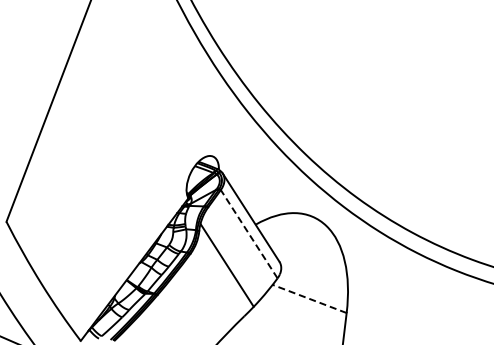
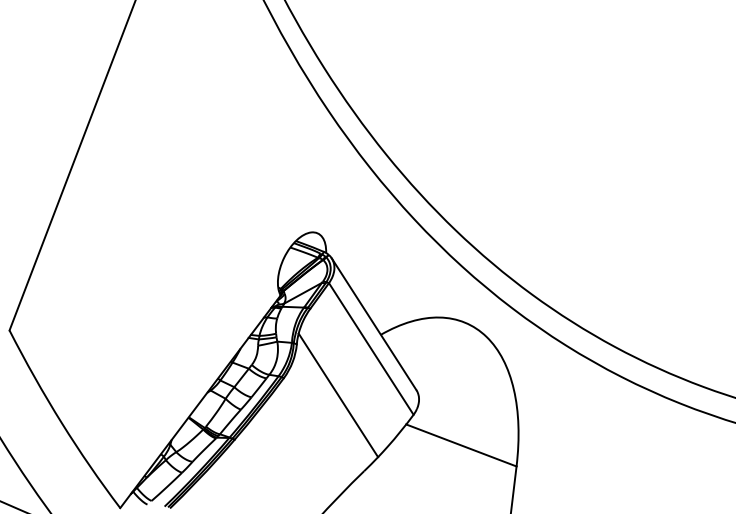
line: (249, 234) -> (371, 349), dashed -> solid
line: (309, 298) -> (461, 444), dashed -> solid

